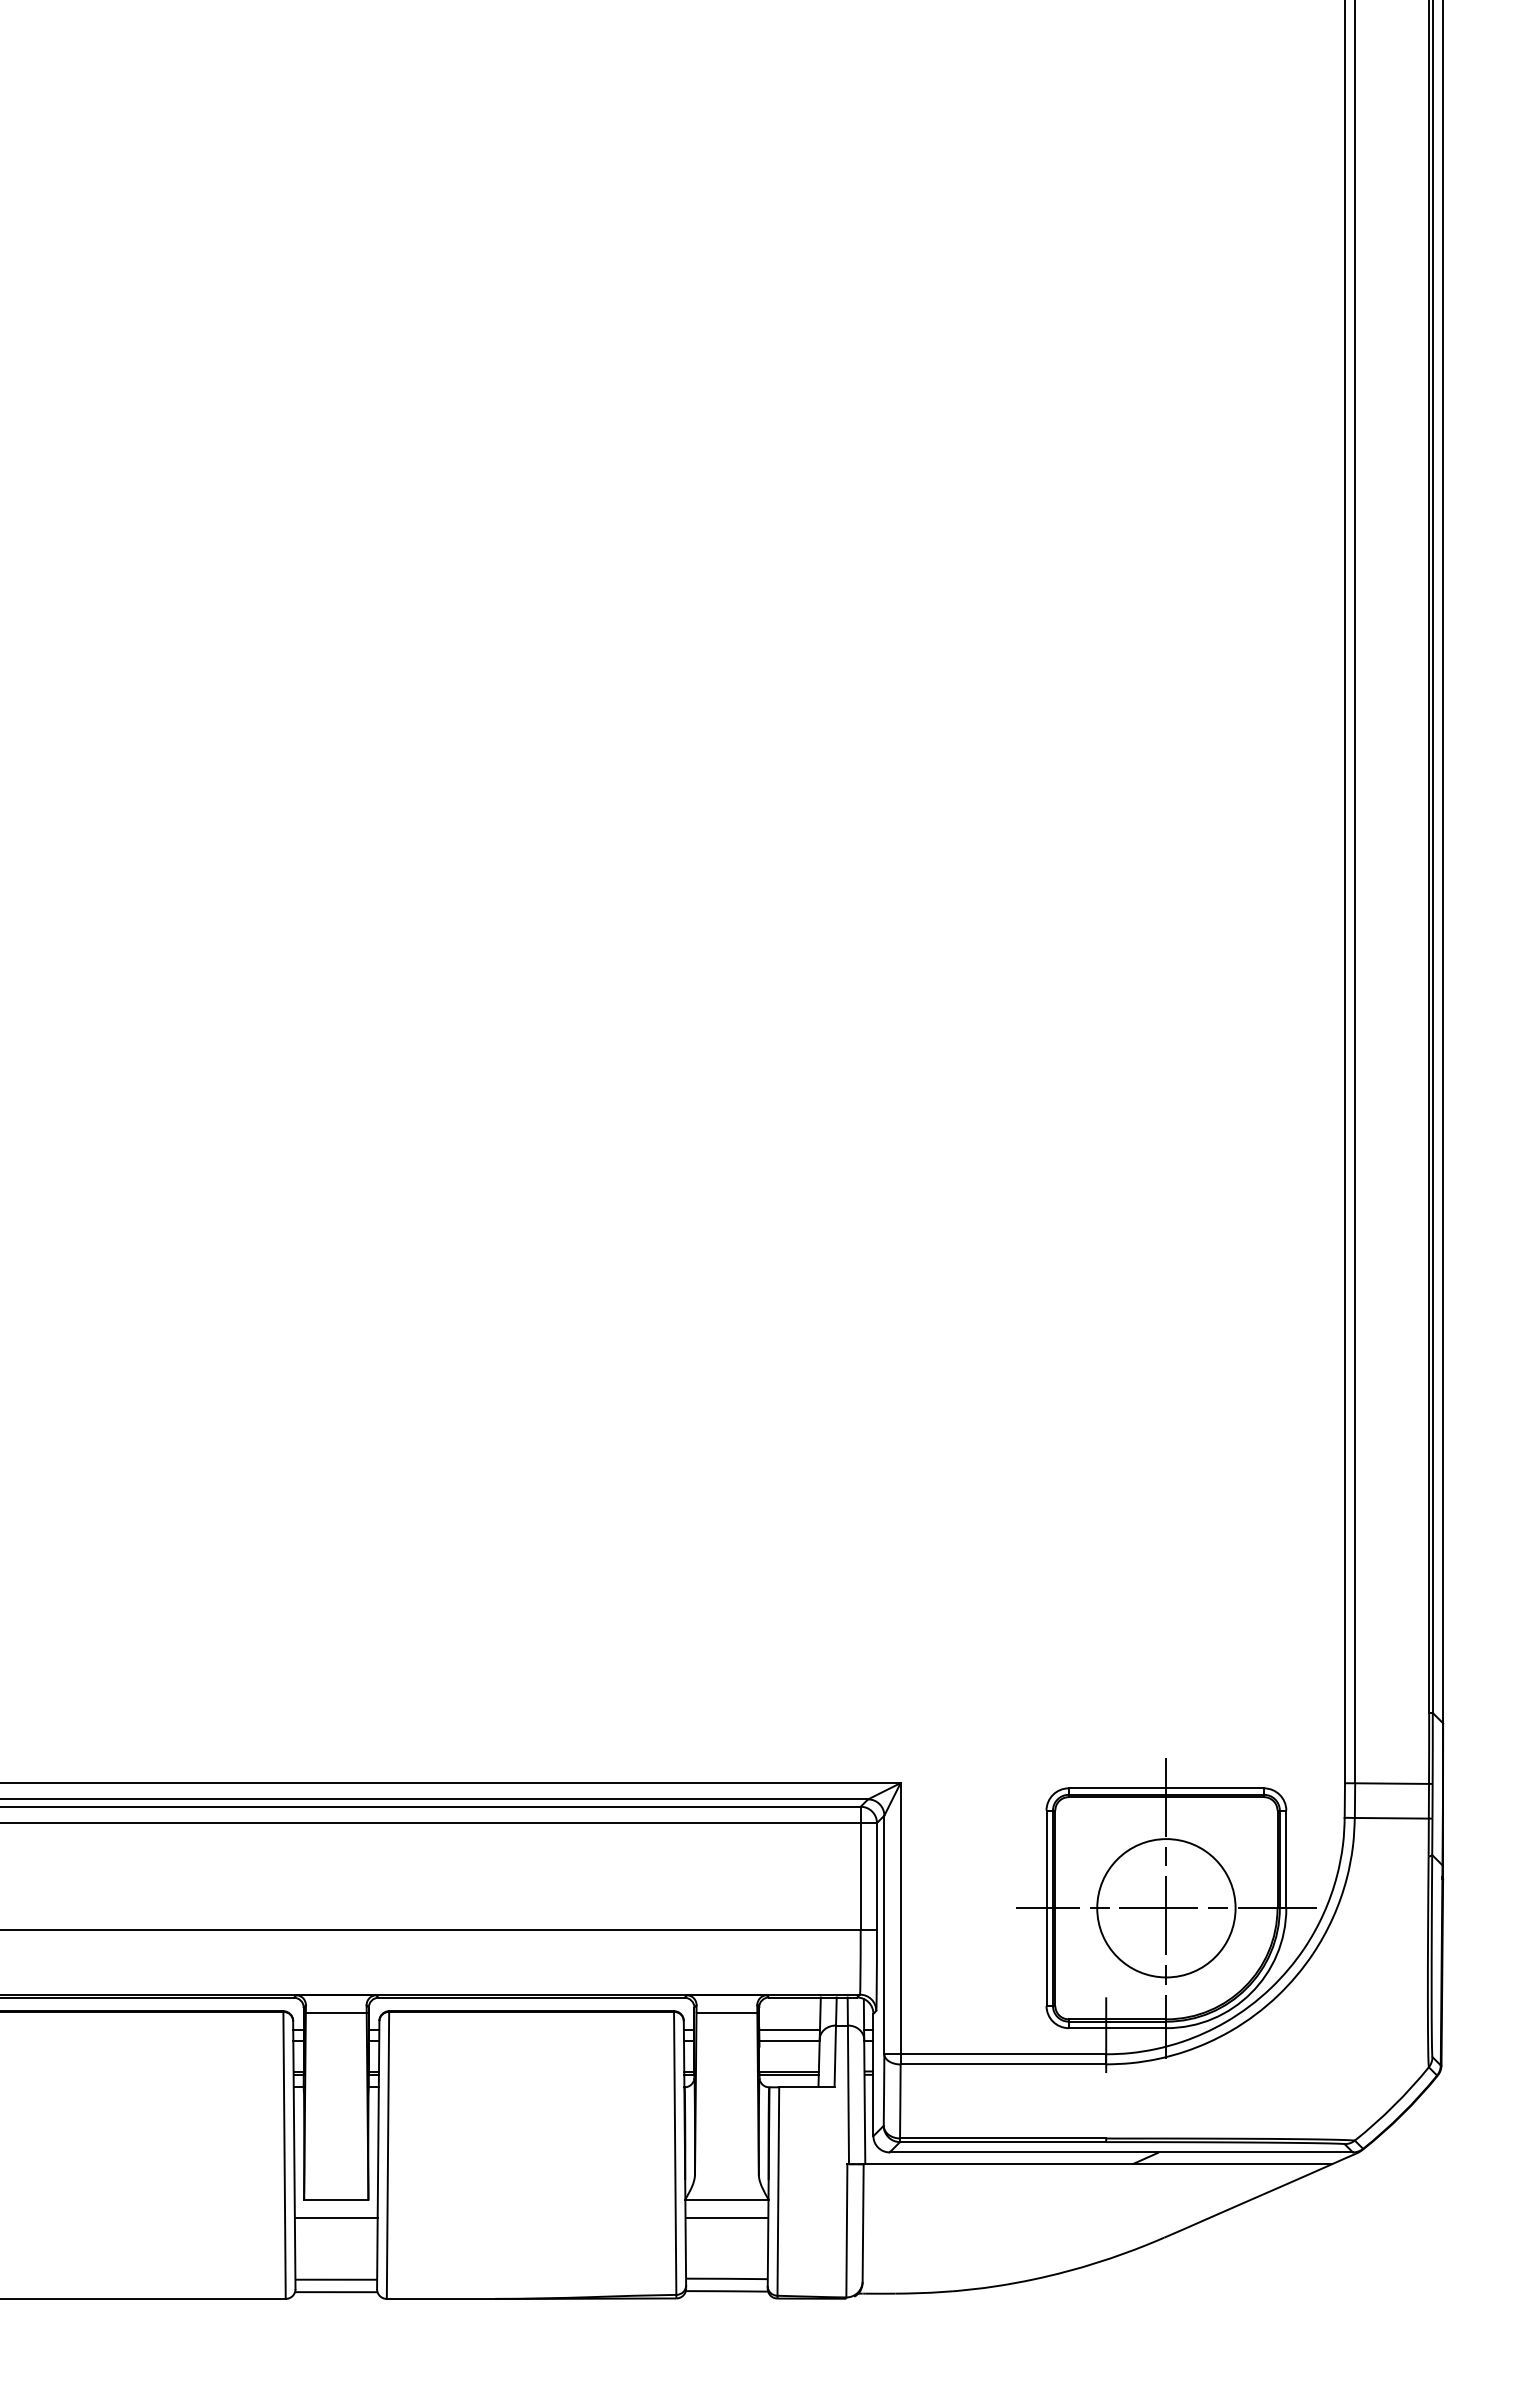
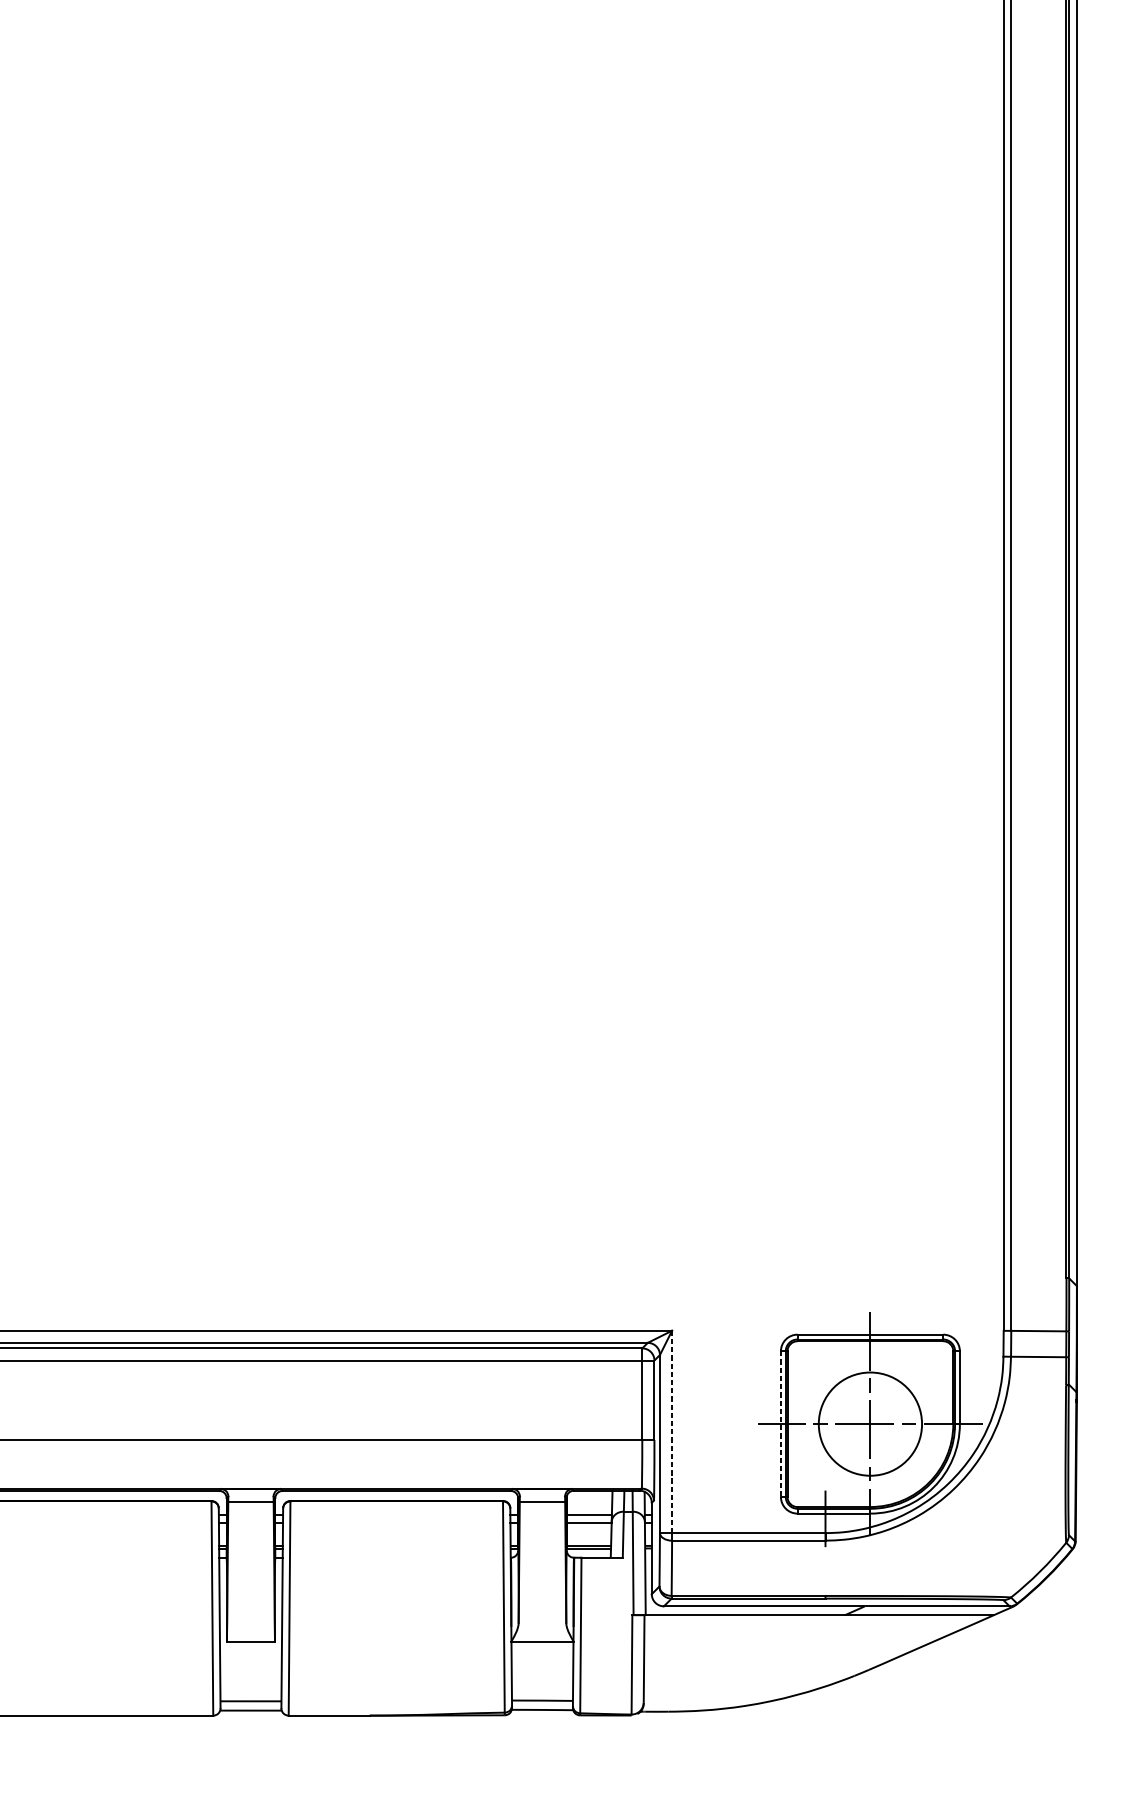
line: (1046, 1908) -> (780, 1424), solid -> dashed
line: (900, 1918) -> (671, 1431), solid -> dashed
line: (335, 2217) -> (250, 1654), removed
line: (726, 2217) -> (542, 1654), removed

